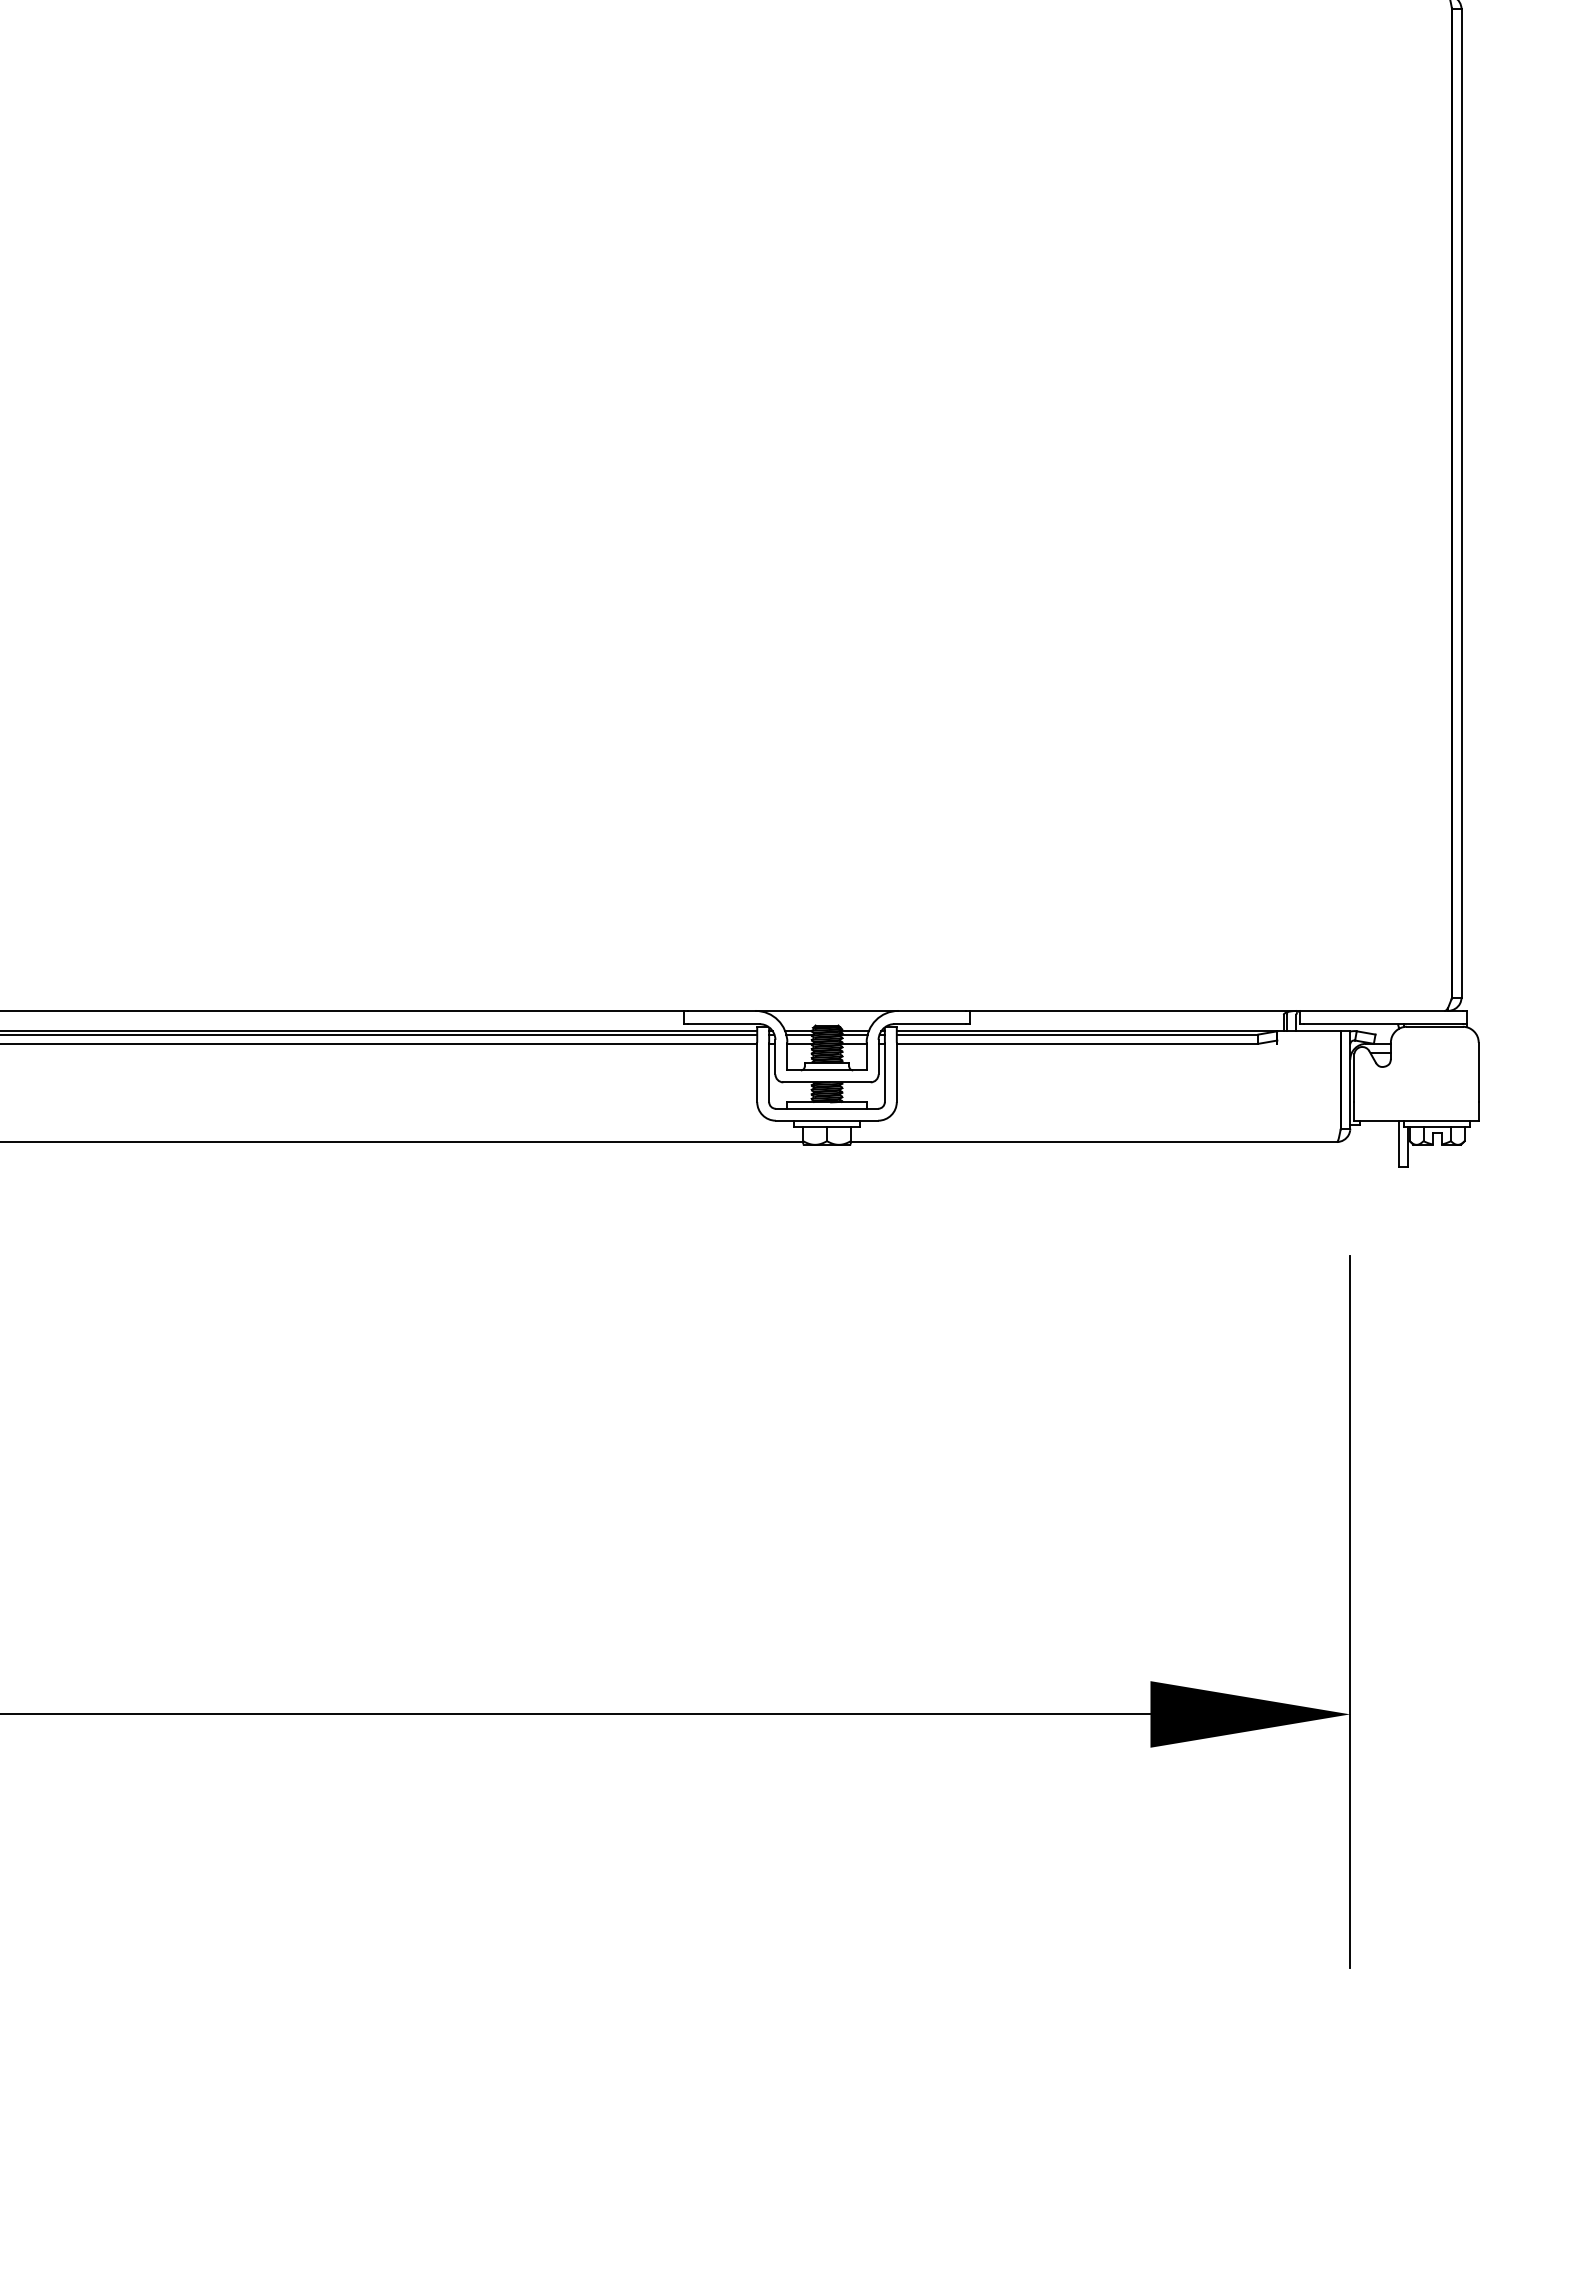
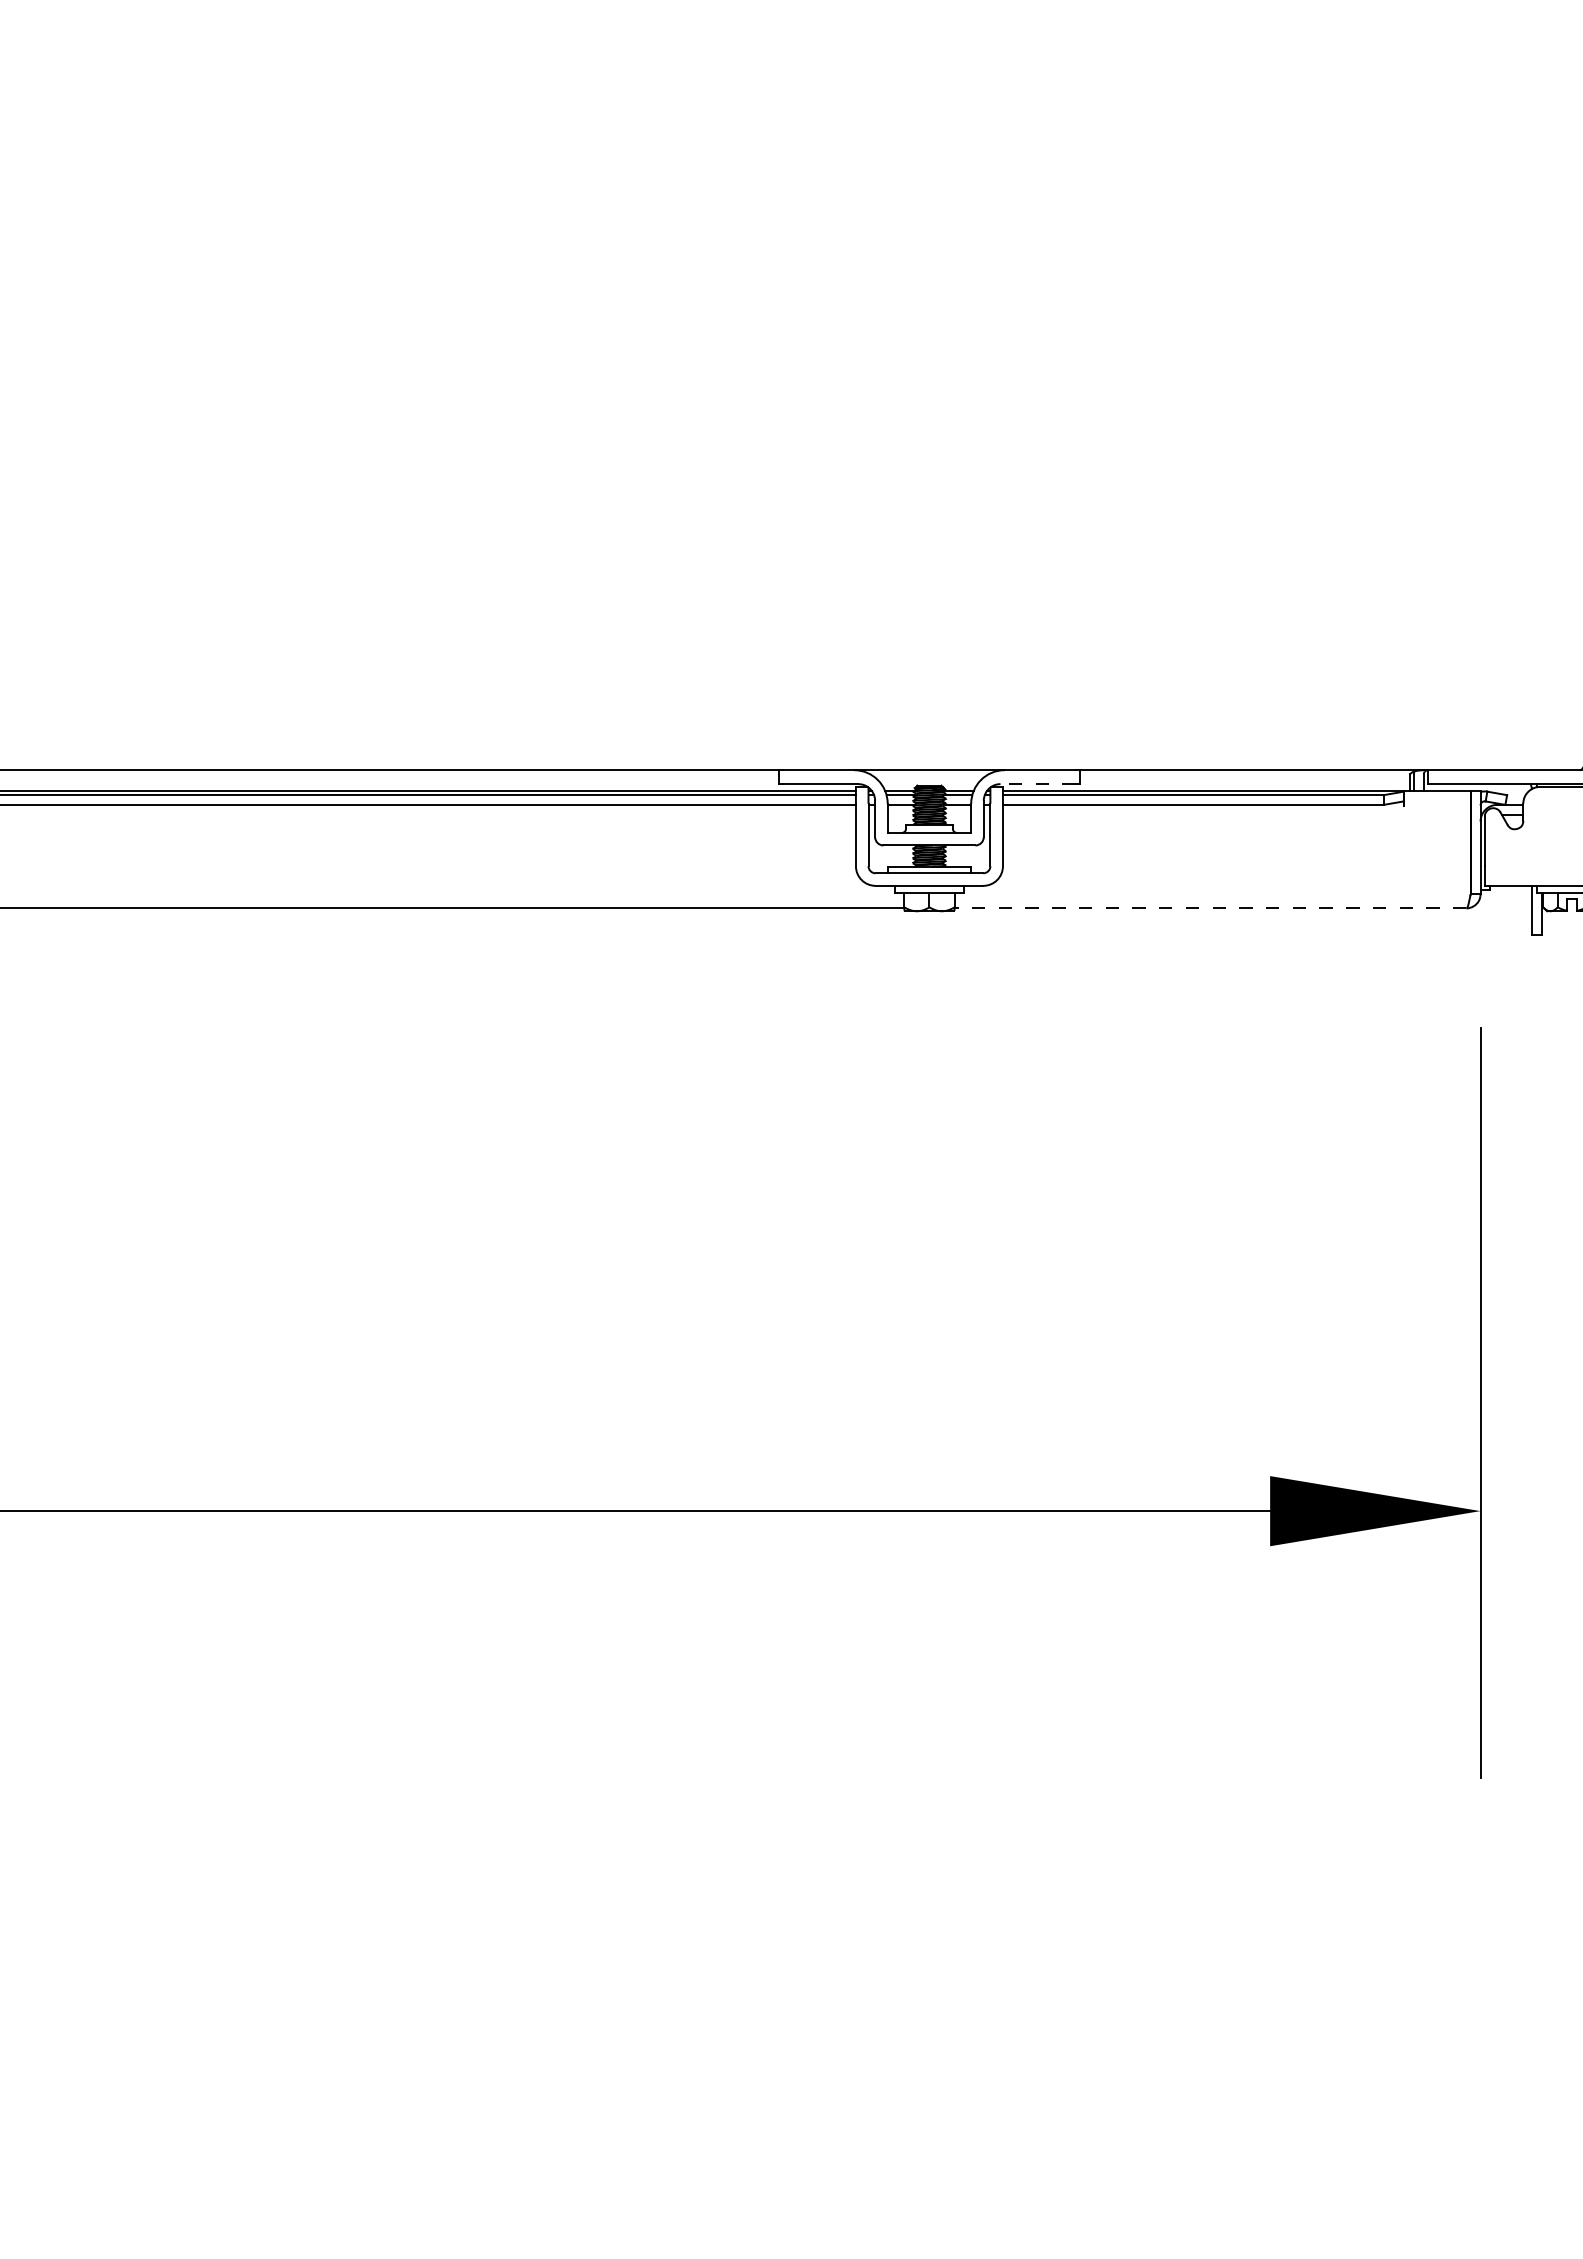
line: (930, 1024) -> (1038, 784), solid -> dashed
line: (1093, 1142) -> (1210, 908), solid -> dashed

